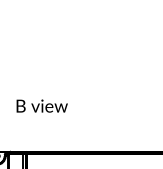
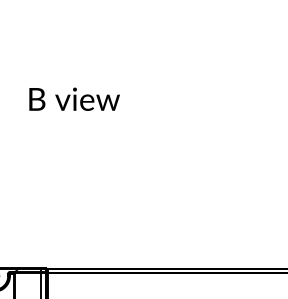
text: (41, 105) -> (73, 98), moved

